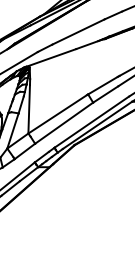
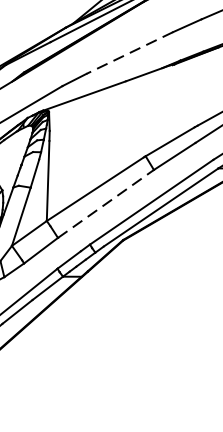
line: (78, 32) -> (129, 53), solid -> dashed
line: (64, 123) -> (106, 204), solid -> dashed

